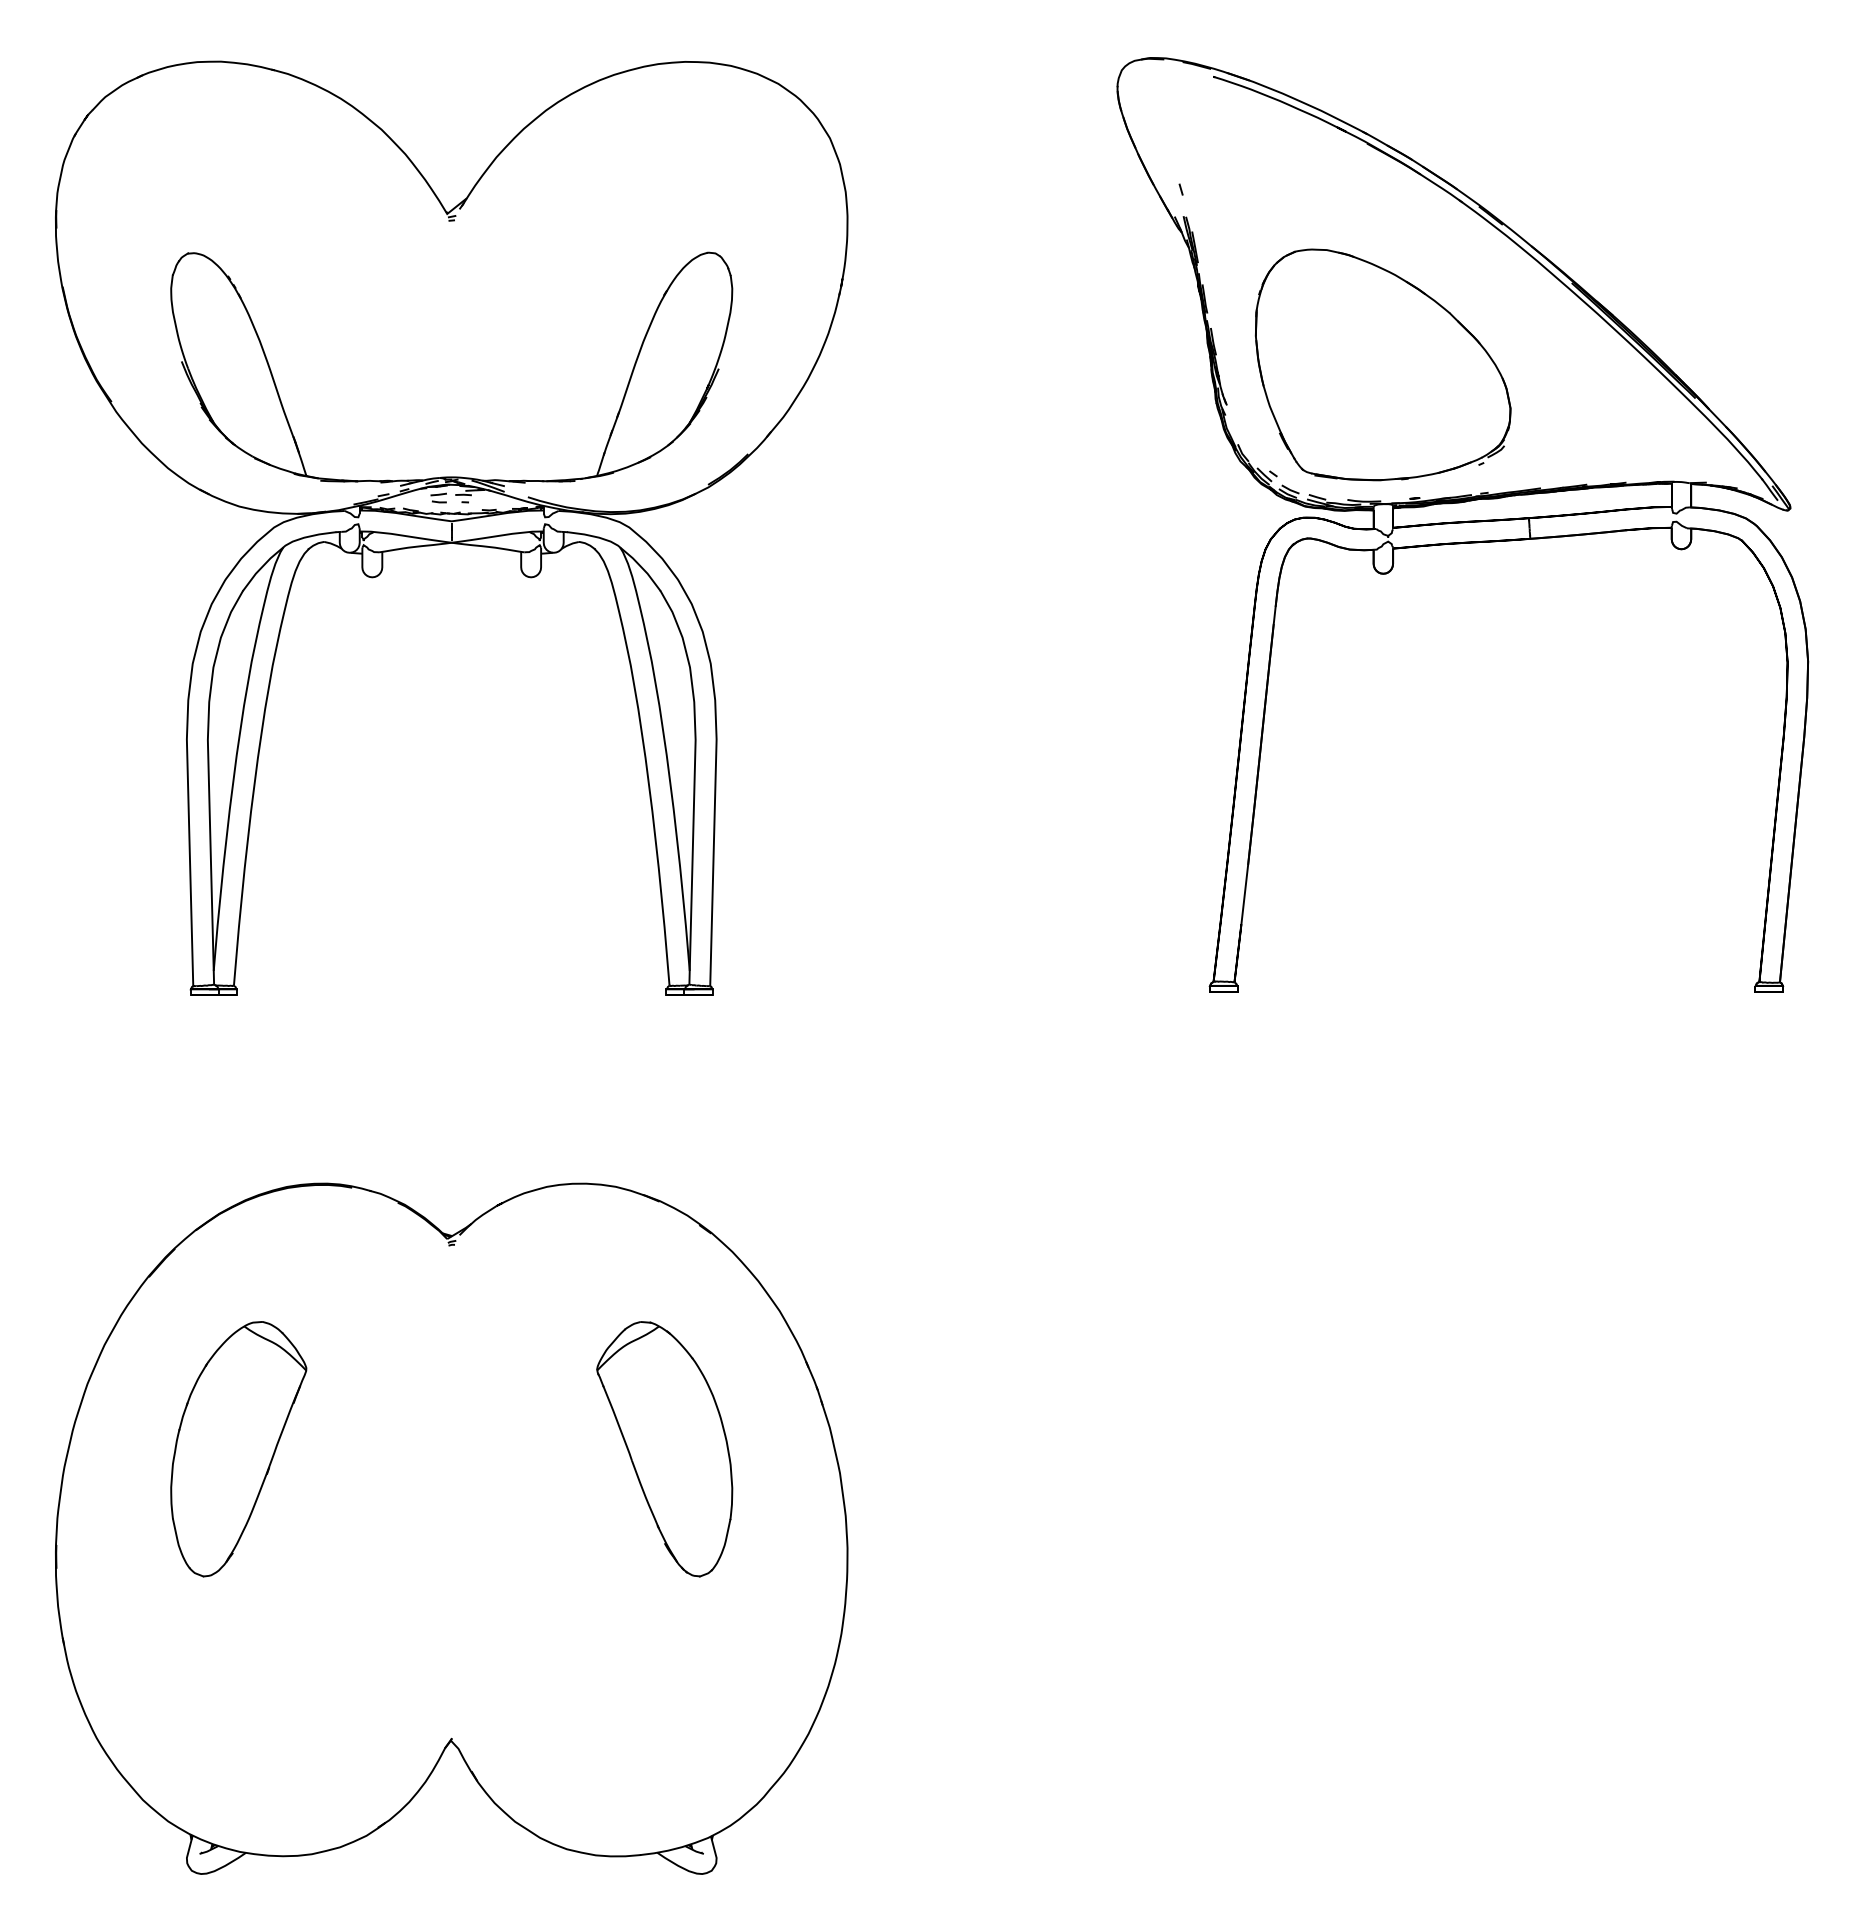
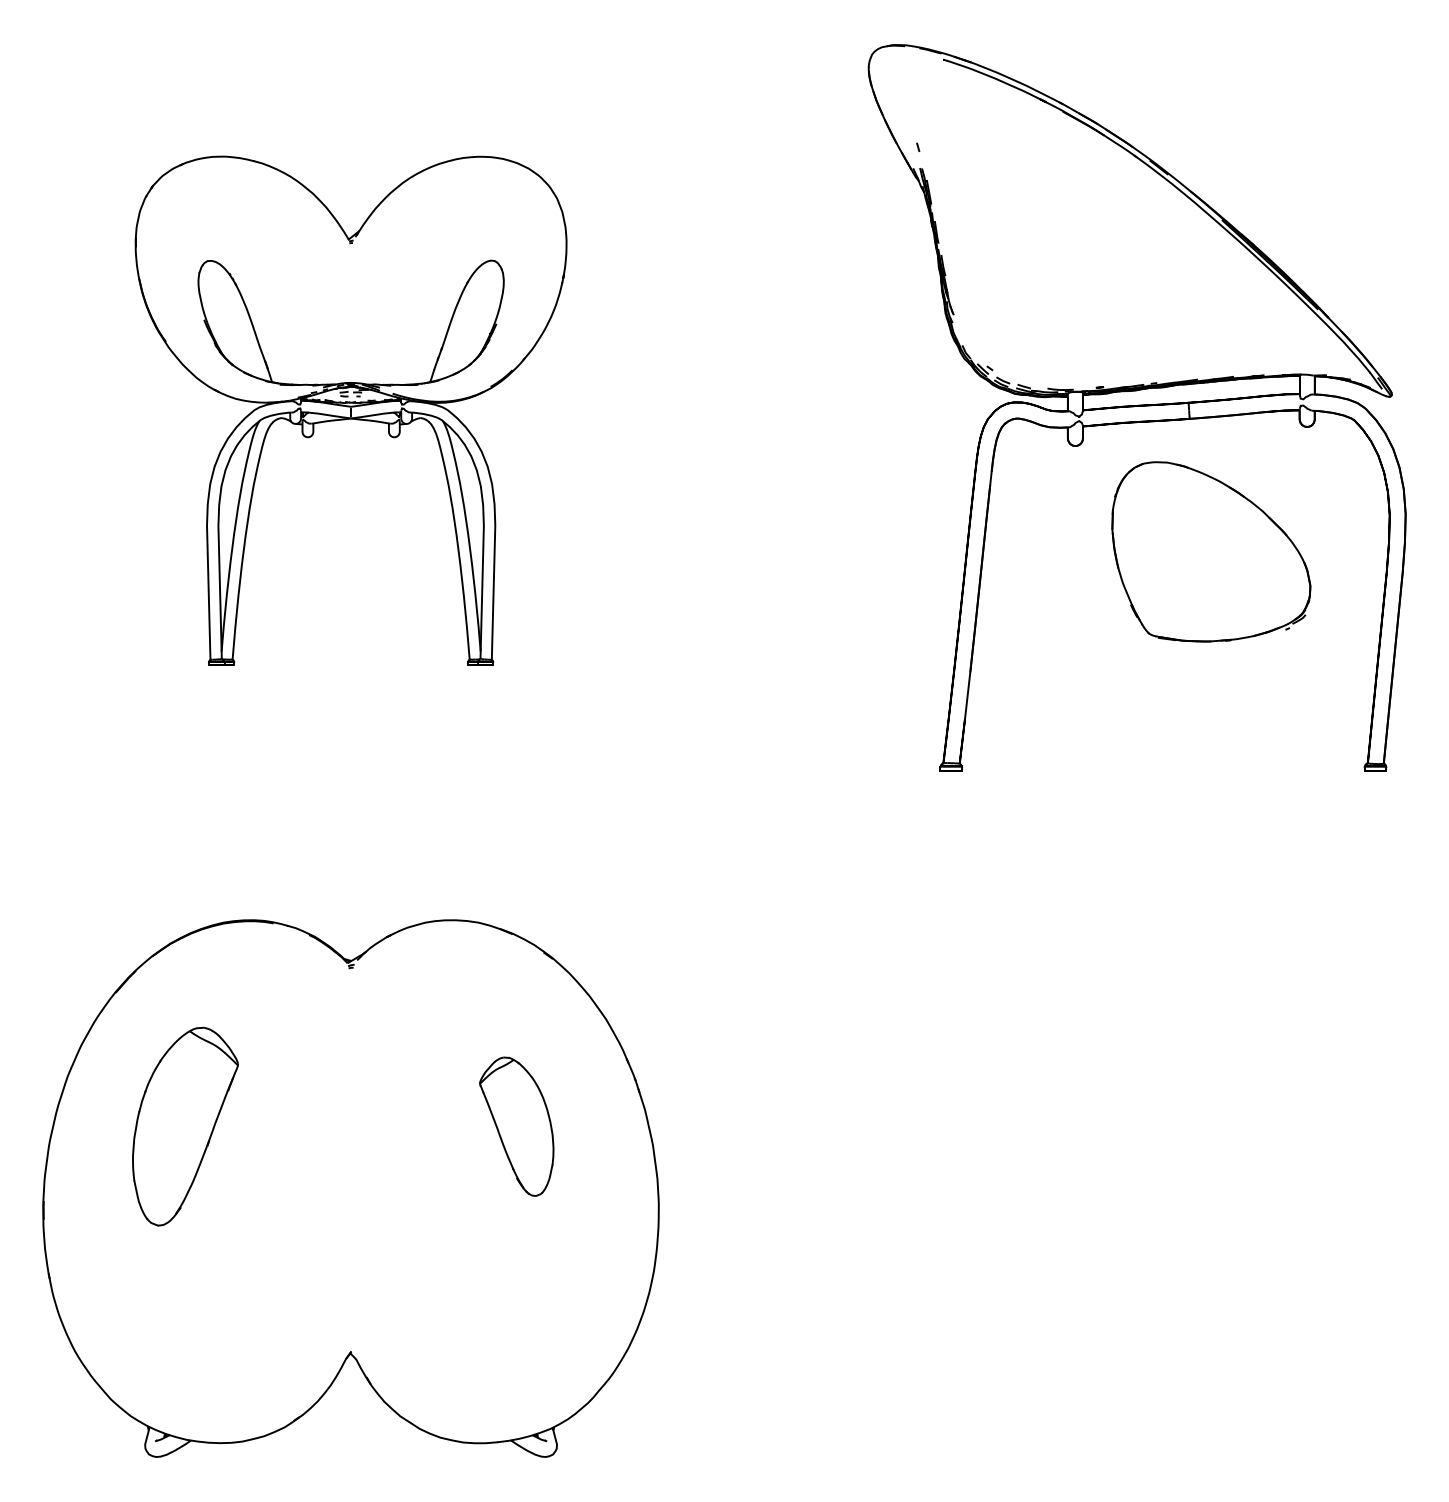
part: (1382, 364) -> (1210, 551), moved
part: (451, 527) -> (350, 410), size x0.7
part: (664, 1449) -> (516, 1126), size x0.7

